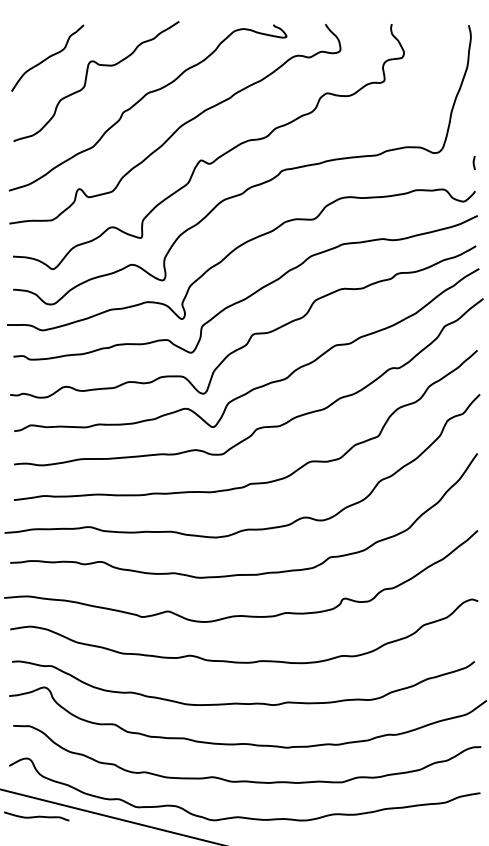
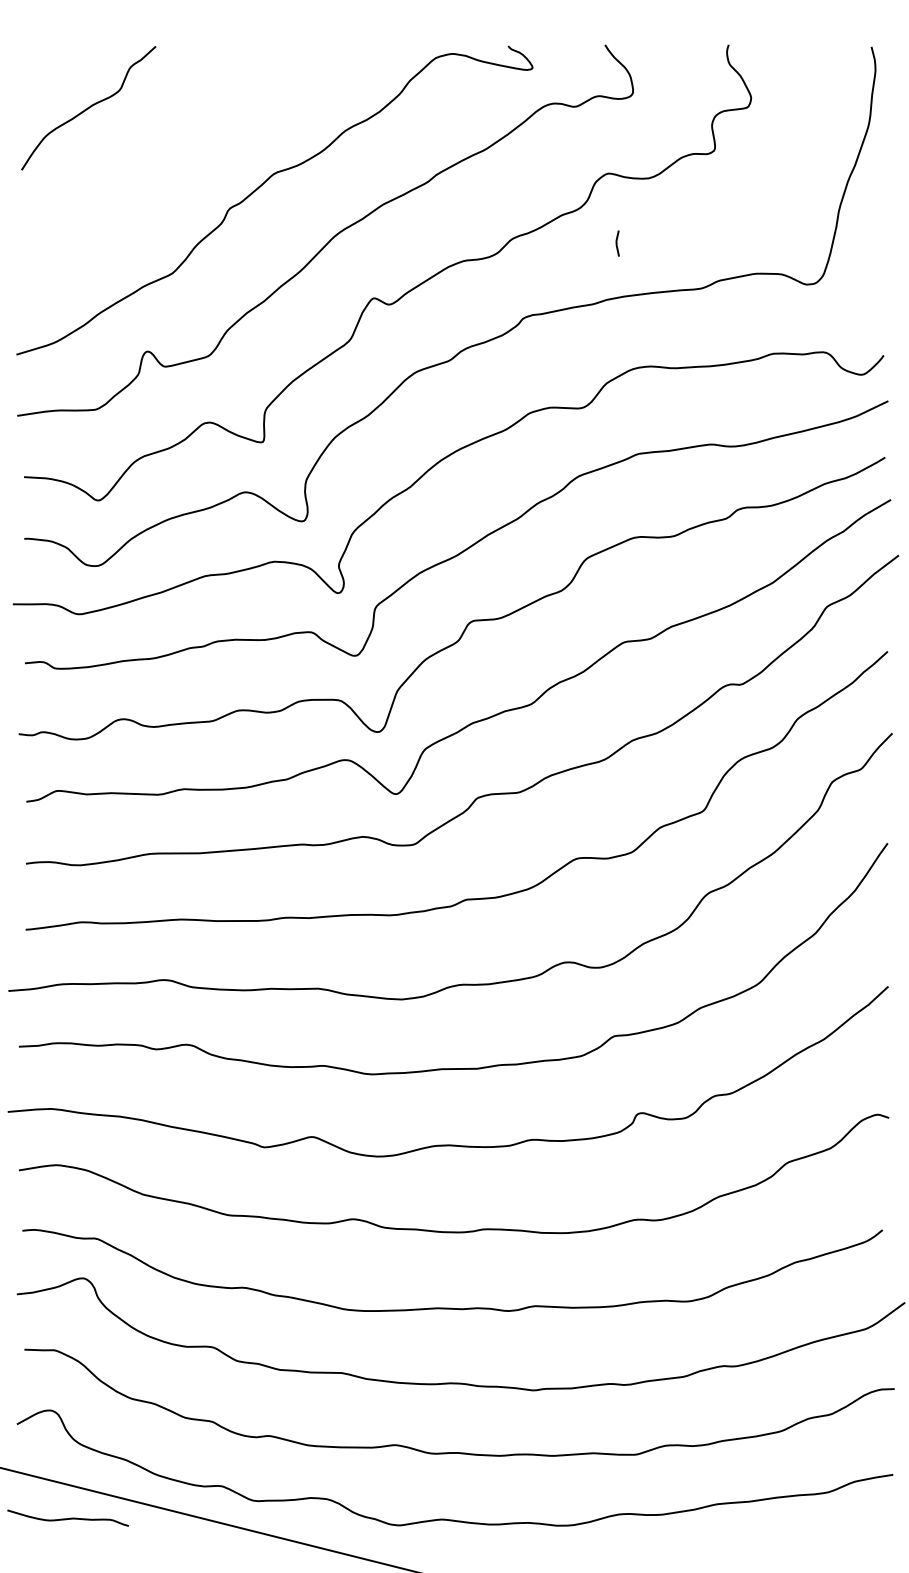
curve: (87, 77) -> (162, 144), removed
line: (473, 163) -> (616, 244), moved

